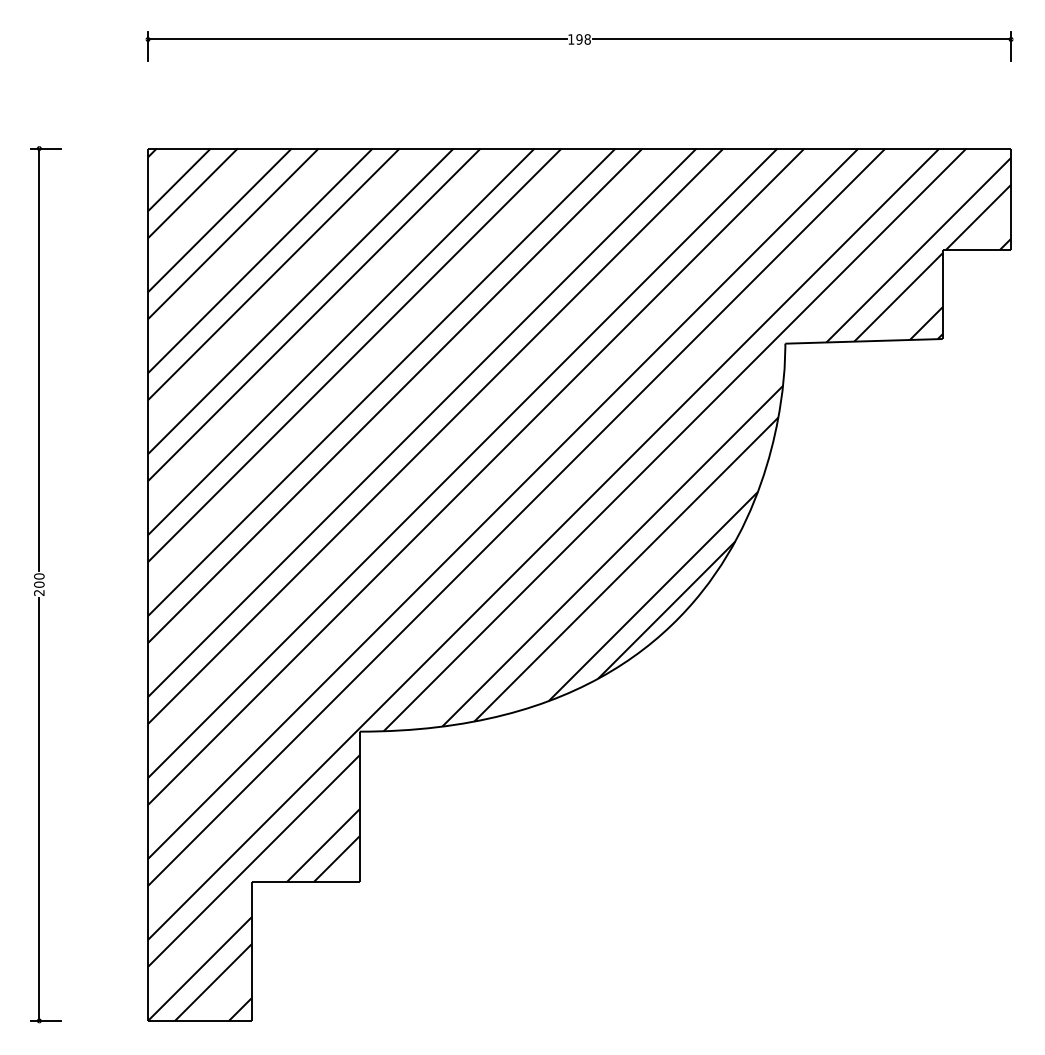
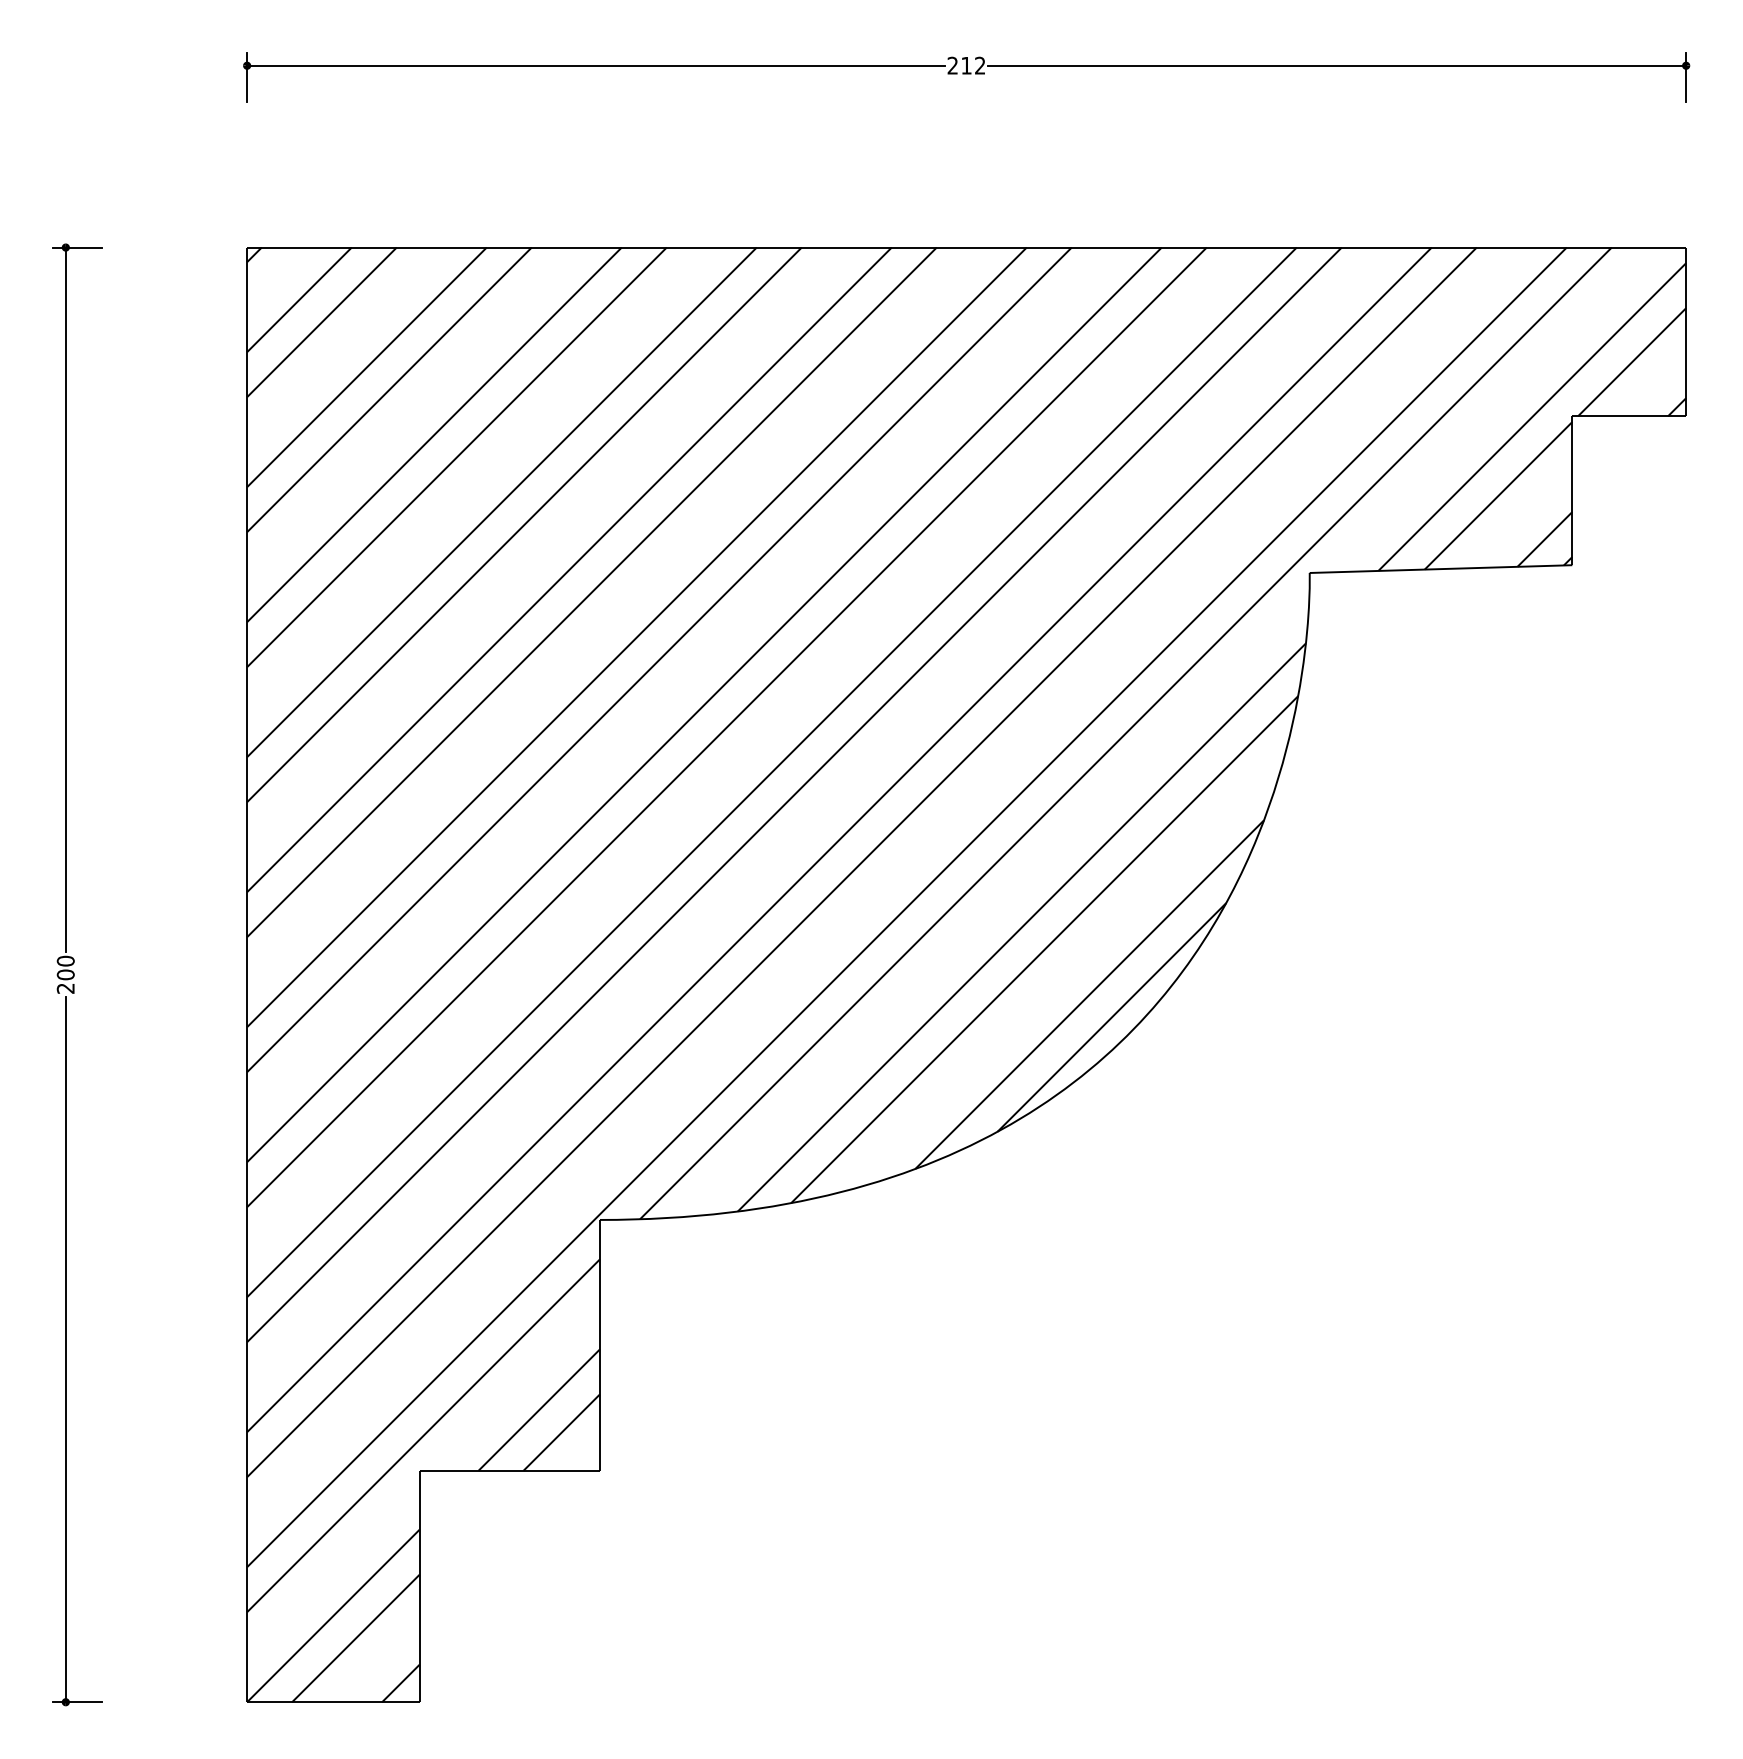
text: (579, 39) -> (966, 65), 198 -> 212

